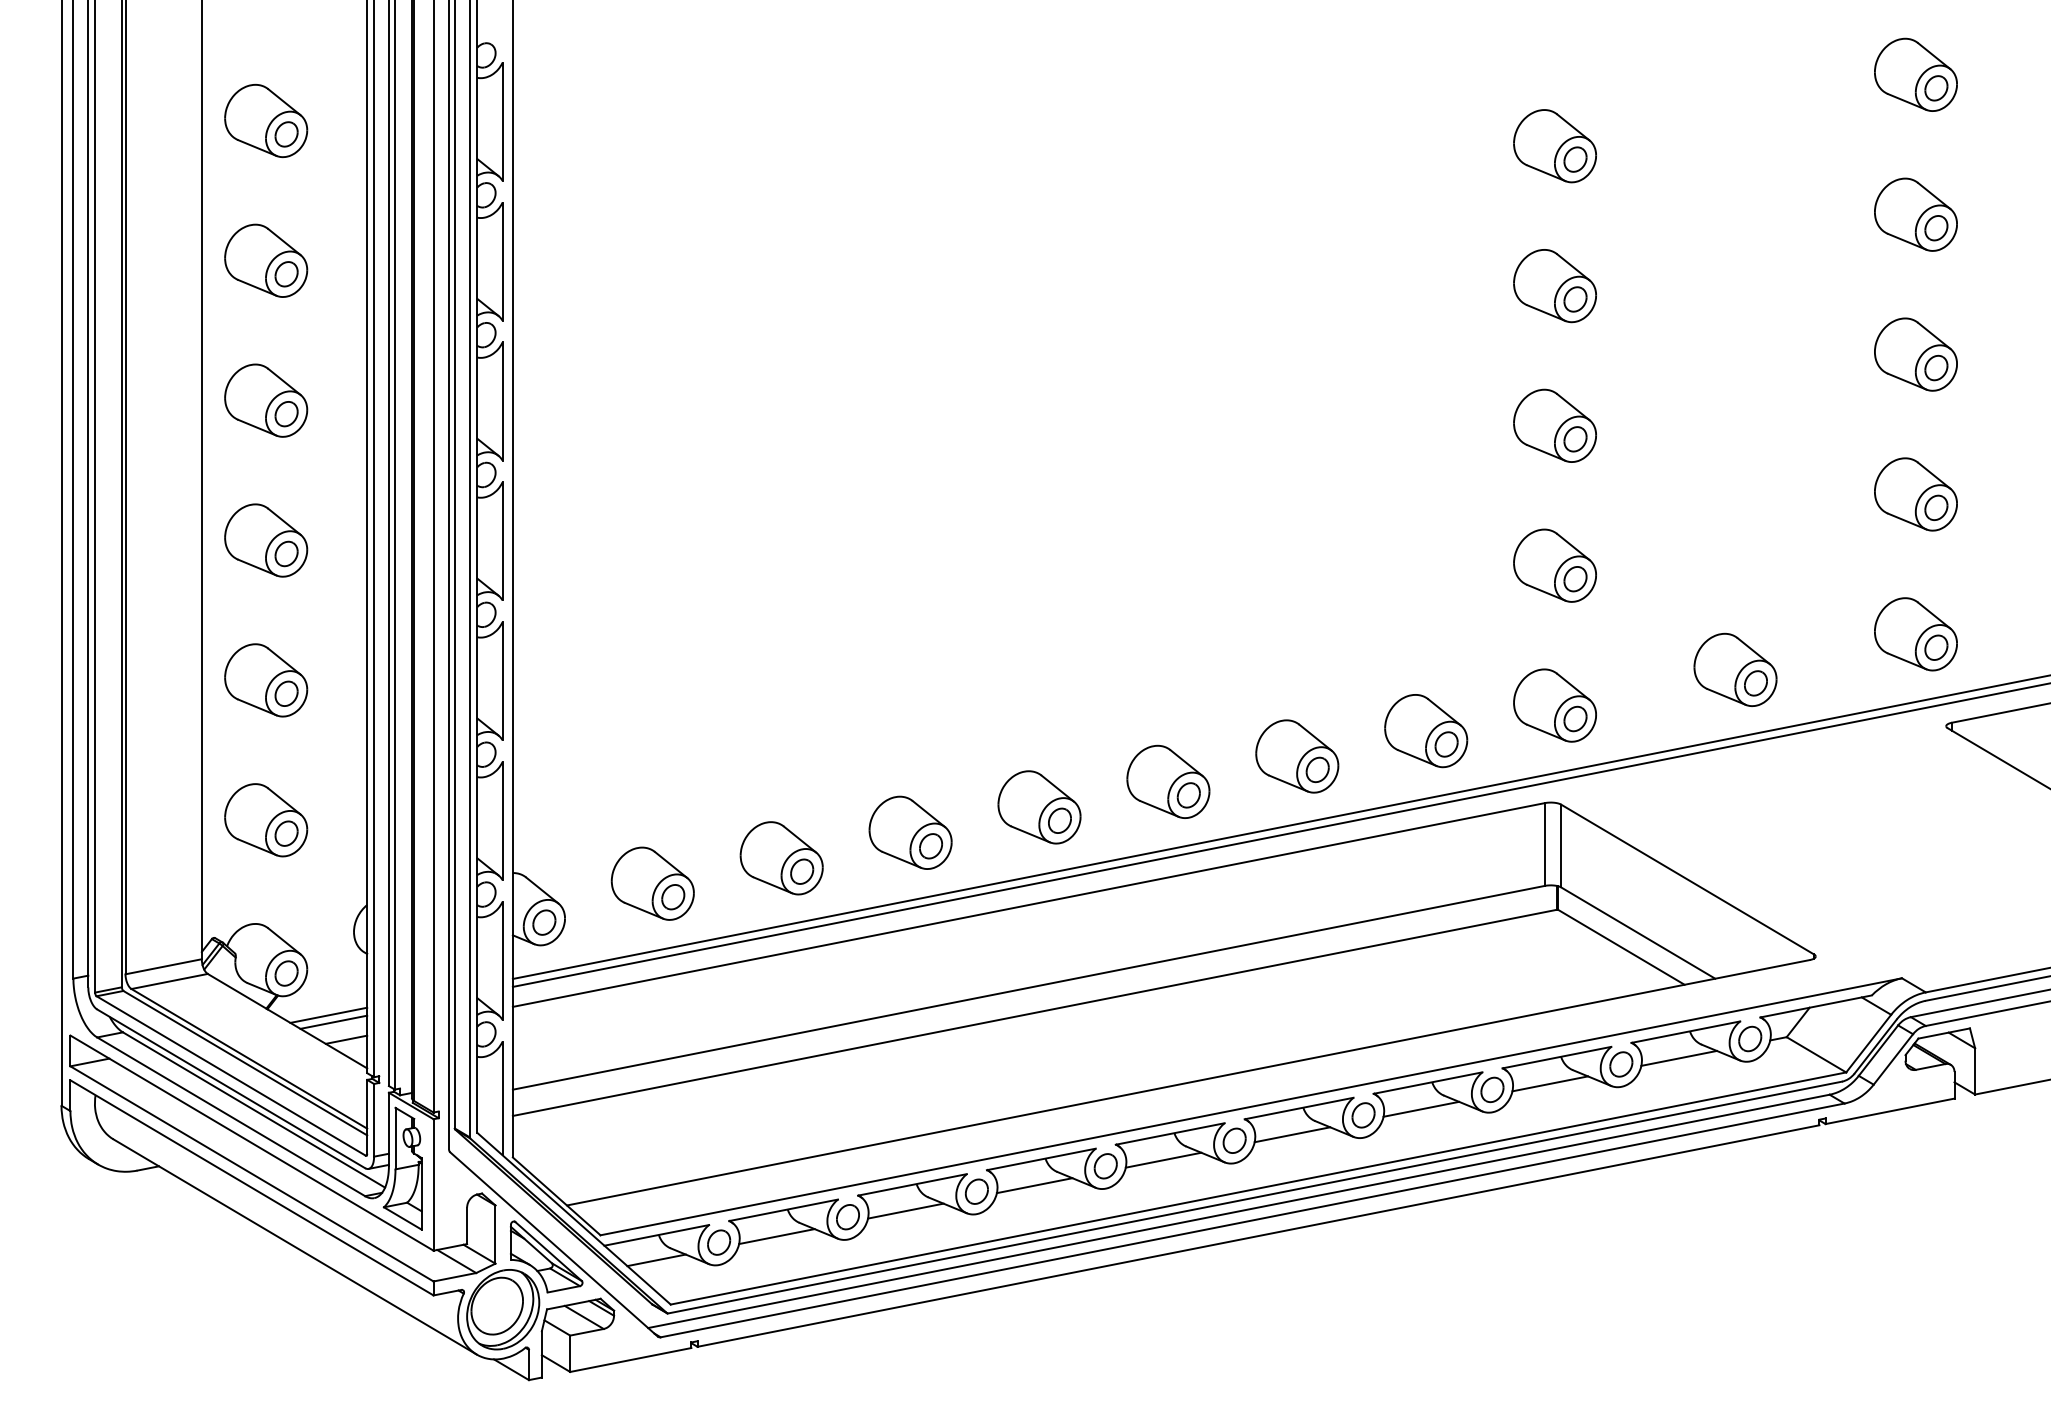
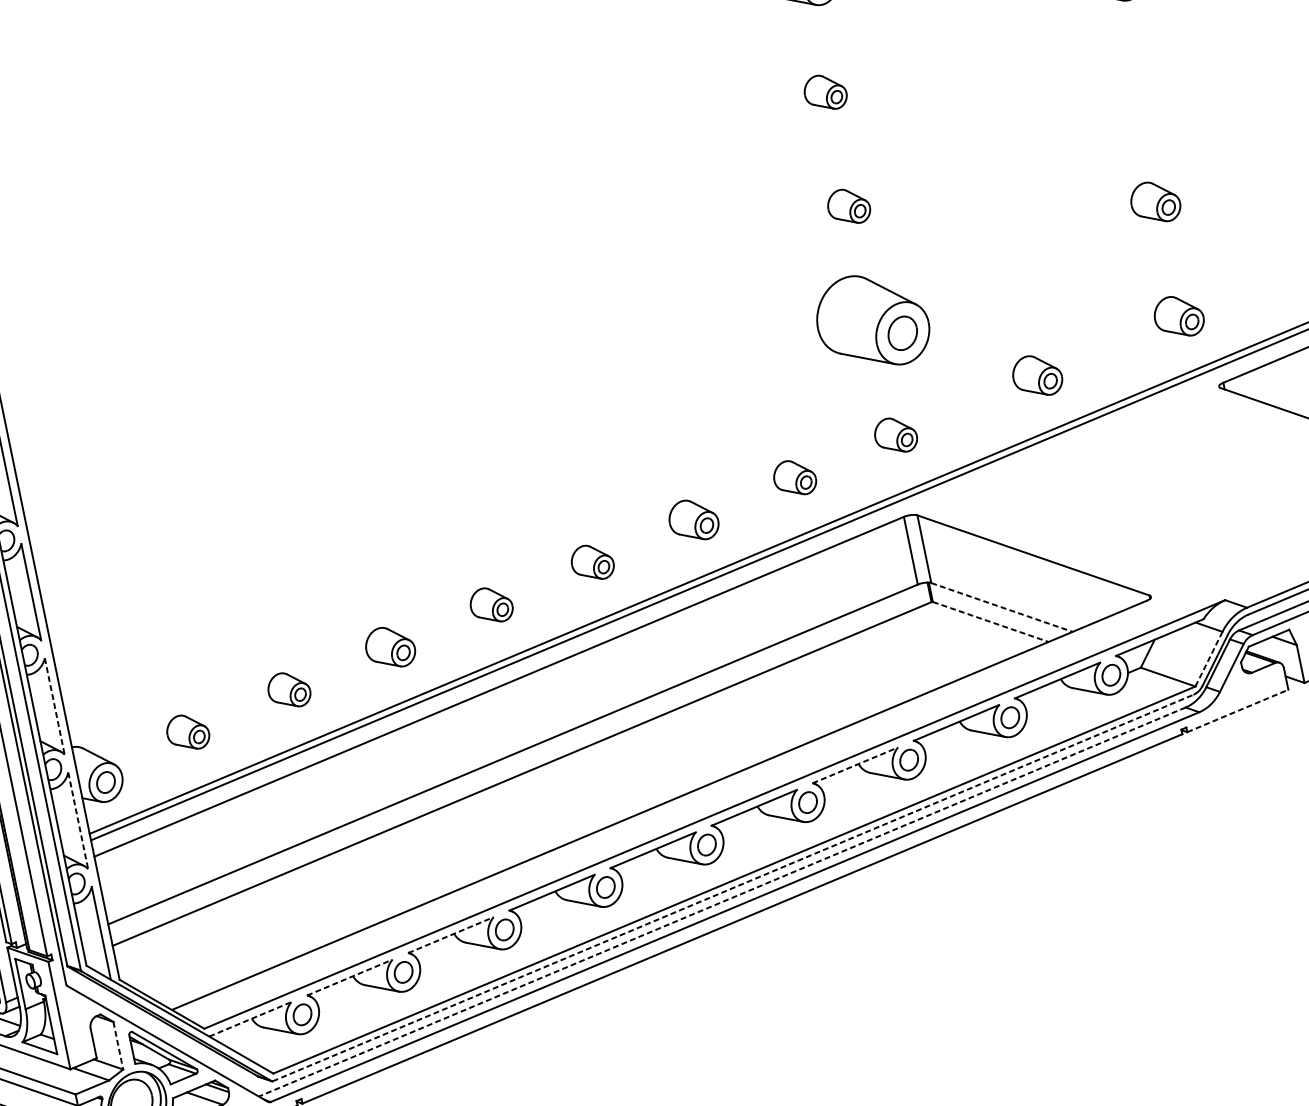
part: (1554, 286) -> (825, 92), size x0.6
part: (1915, 354) -> (1131, 87), removed
part: (1554, 425) -> (848, 206), size x0.6
part: (1915, 494) -> (1155, 202), size x0.7
part: (1554, 565) -> (871, 321), size x1.6
part: (1915, 634) -> (1178, 316), size x0.7
part: (1735, 669) -> (1037, 375), size x0.7
part: (1554, 705) -> (895, 435), size x0.6
part: (1426, 731) -> (795, 478), size x0.6
part: (1297, 756) -> (693, 520), size x0.7
part: (1168, 781) -> (592, 562), size x0.6
part: (1039, 807) -> (491, 605), size x0.6
line: (502, 821) -> (54, 706), solid -> dashed
part: (910, 832) -> (390, 647), size x0.7
part: (781, 858) -> (289, 690), size x0.6
part: (652, 883) -> (187, 732), size x0.6
line: (1638, 933) -> (1002, 607), solid -> dashed
line: (1621, 947) -> (990, 622), solid -> dashed
line: (502, 961) -> (78, 821), solid -> dashed
line: (1868, 1043) -> (1208, 659), solid -> dashed
line: (1678, 1057) -> (1055, 702), removed
line: (1428, 1083) -> (855, 765), solid -> dashed
line: (1550, 1083) -> (955, 745), removed
line: (1421, 1108) -> (854, 787), removed
line: (1890, 1111) -> (1238, 711), solid -> dashed
line: (1292, 1134) -> (753, 830), removed
line: (1163, 1159) -> (651, 872), removed
line: (912, 1184) -> (450, 934), solid -> dashed
line: (1034, 1185) -> (550, 915), removed
line: (1255, 1197) -> (733, 887), solid -> dashed
line: (783, 1210) -> (349, 977), solid -> dashed
line: (905, 1210) -> (449, 957), removed
line: (1238, 1211) -> (721, 902), solid -> dashed
line: (495, 1235) -> (118, 1046), solid -> dashed
line: (657, 1235) -> (250, 1019), solid -> dashed
line: (776, 1236) -> (348, 1000), removed
line: (656, 1260) -> (254, 1039), removed

